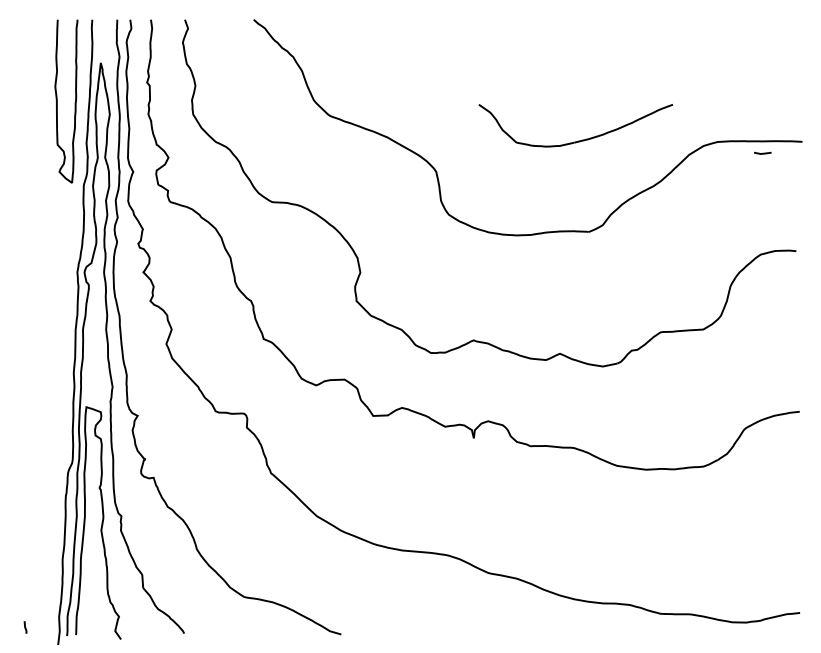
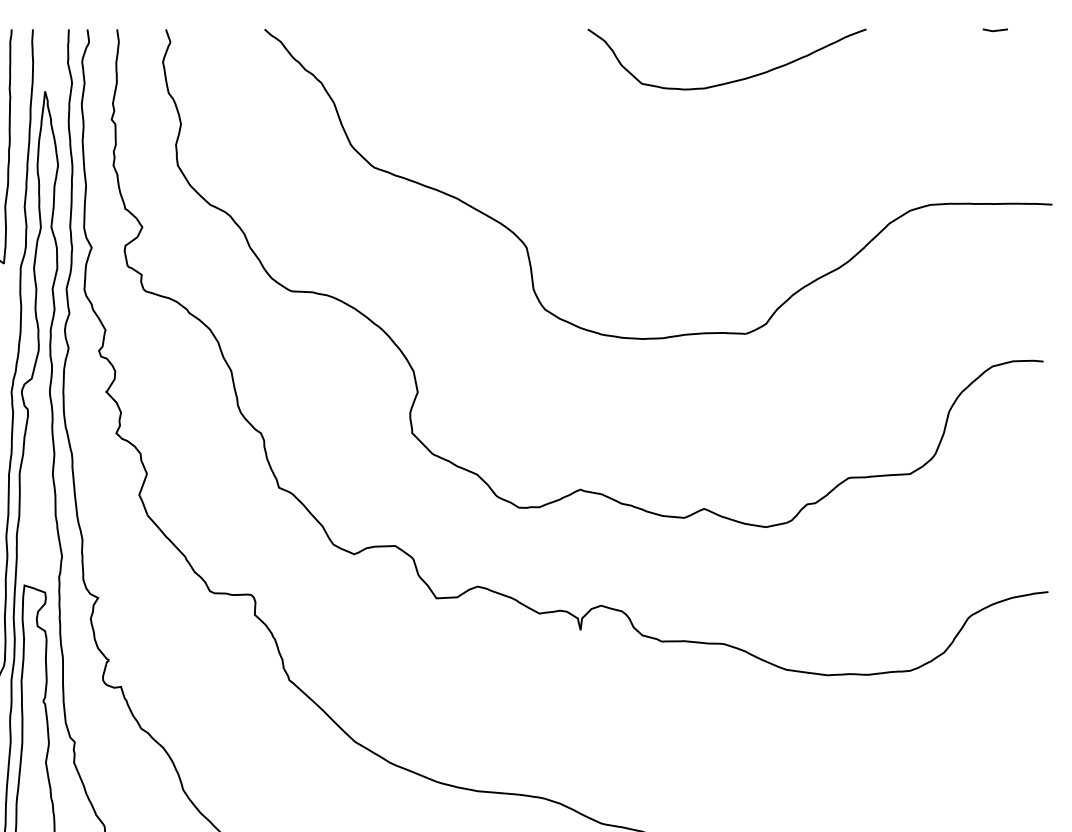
part: (578, 140) -> (730, 80), moved
line: (762, 152) -> (994, 29), moved

